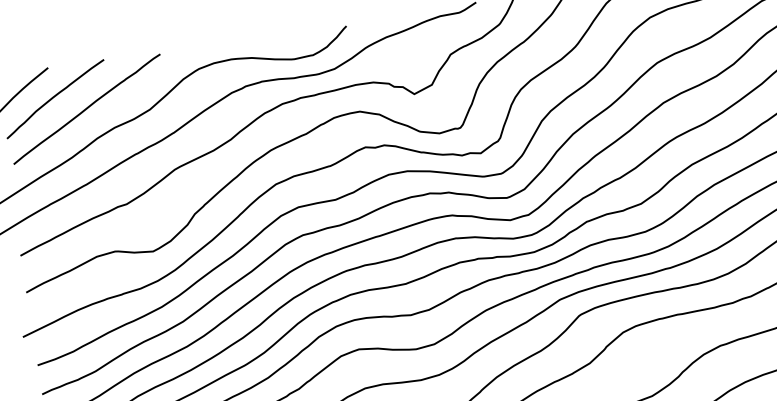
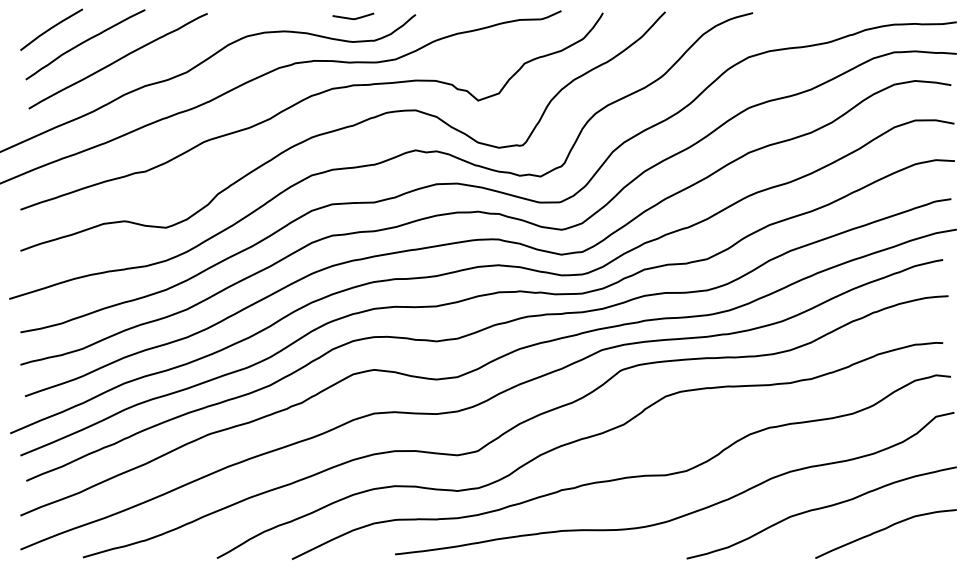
line: (291, 38) -> (353, 18), added

